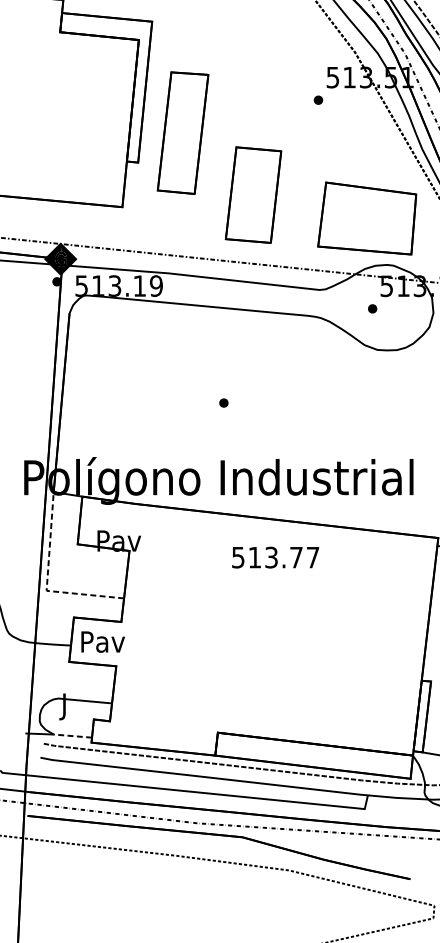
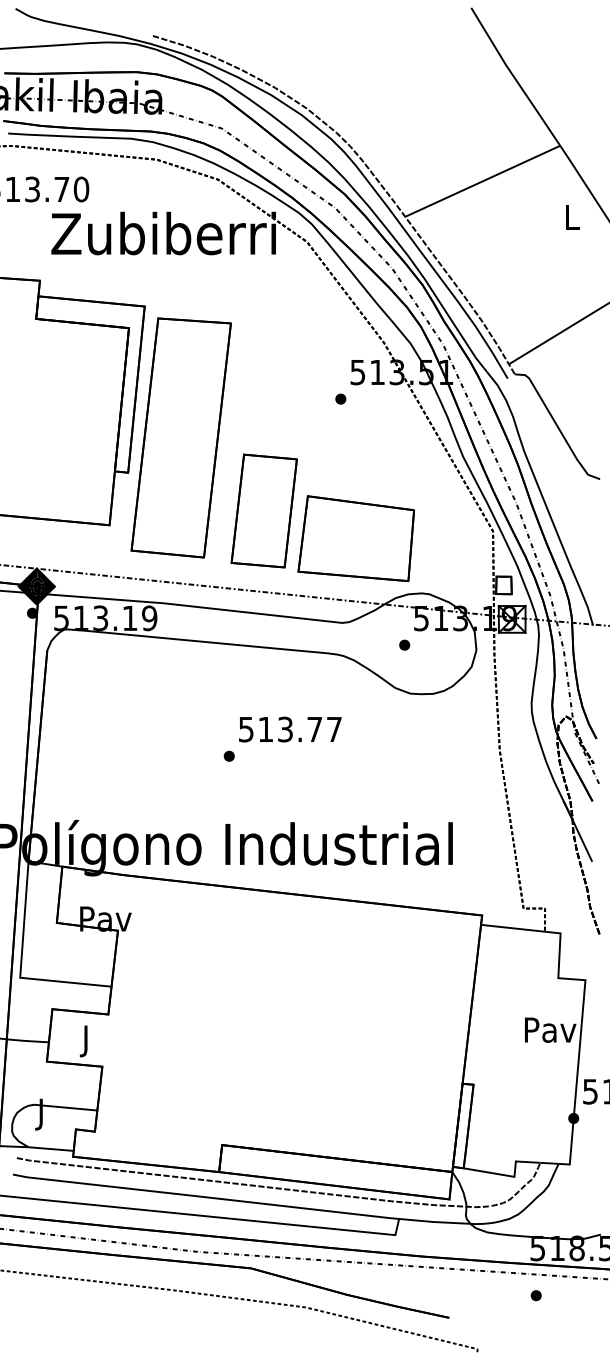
part: (182, 132) -> (180, 437), size x1.67
part: (366, 218) -> (355, 538), moved
text: (275, 557) -> (290, 729), moved
line: (47, 580) -> (21, 965), dashed -> solid
text: (102, 644) -> (86, 1041), Pav -> J
line: (73, 736) -> (51, 1149), dashed -> solid

